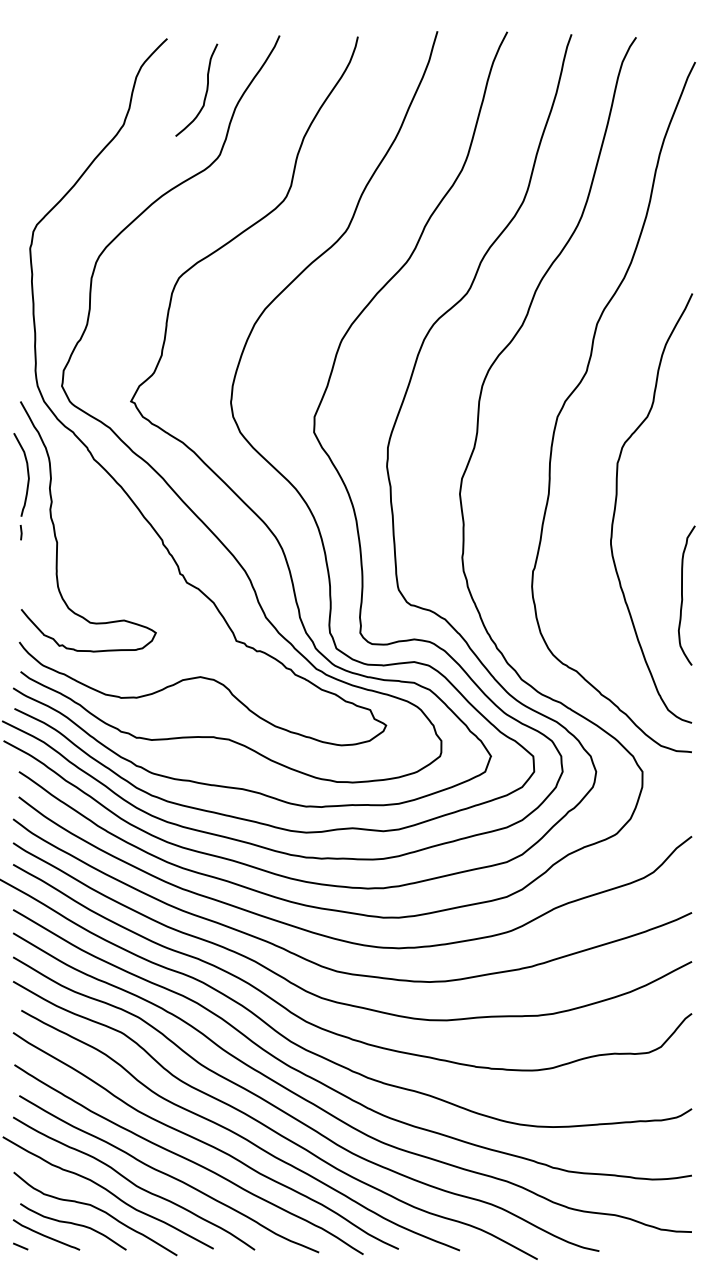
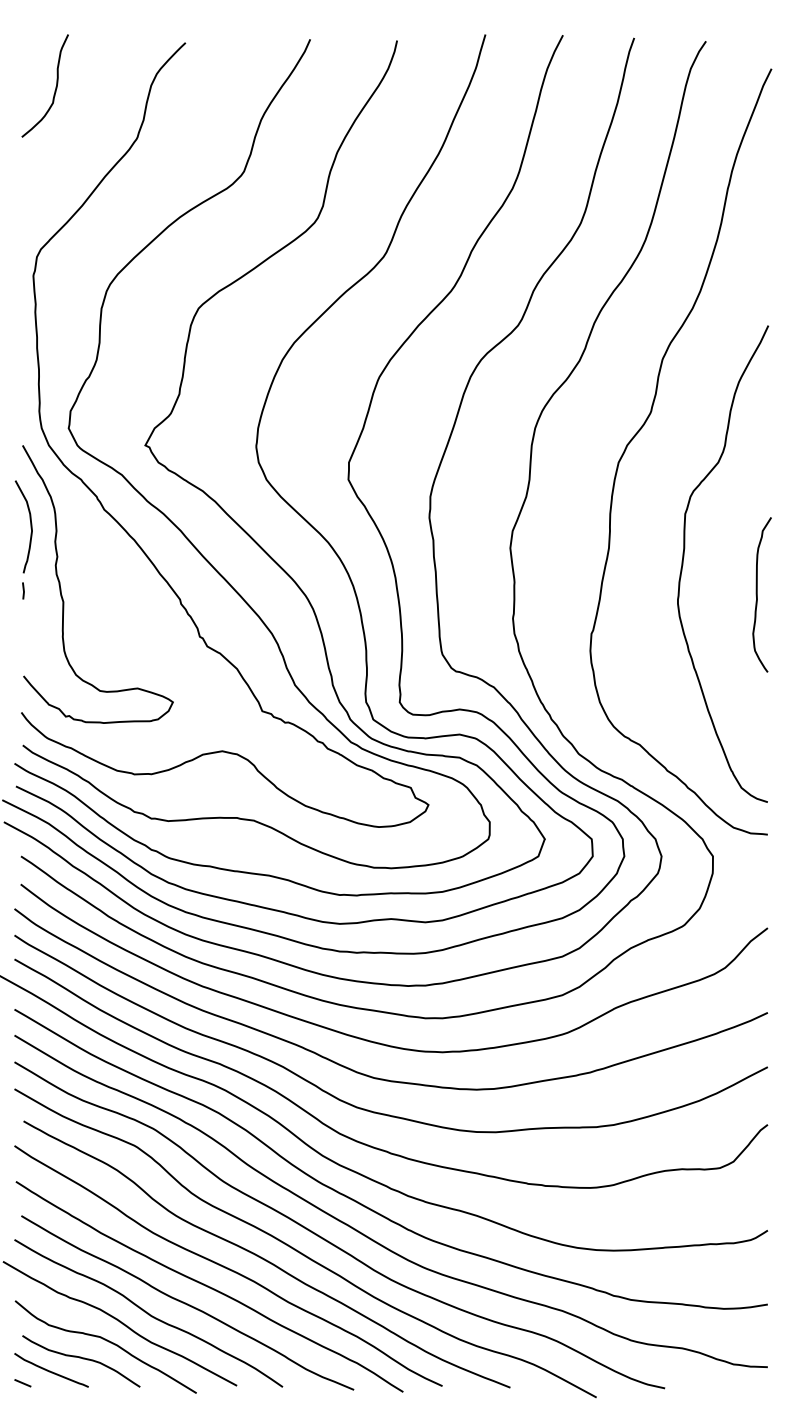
curve: (205, 90) -> (55, 86), moved
curve: (682, 595) -> (757, 594), moved

